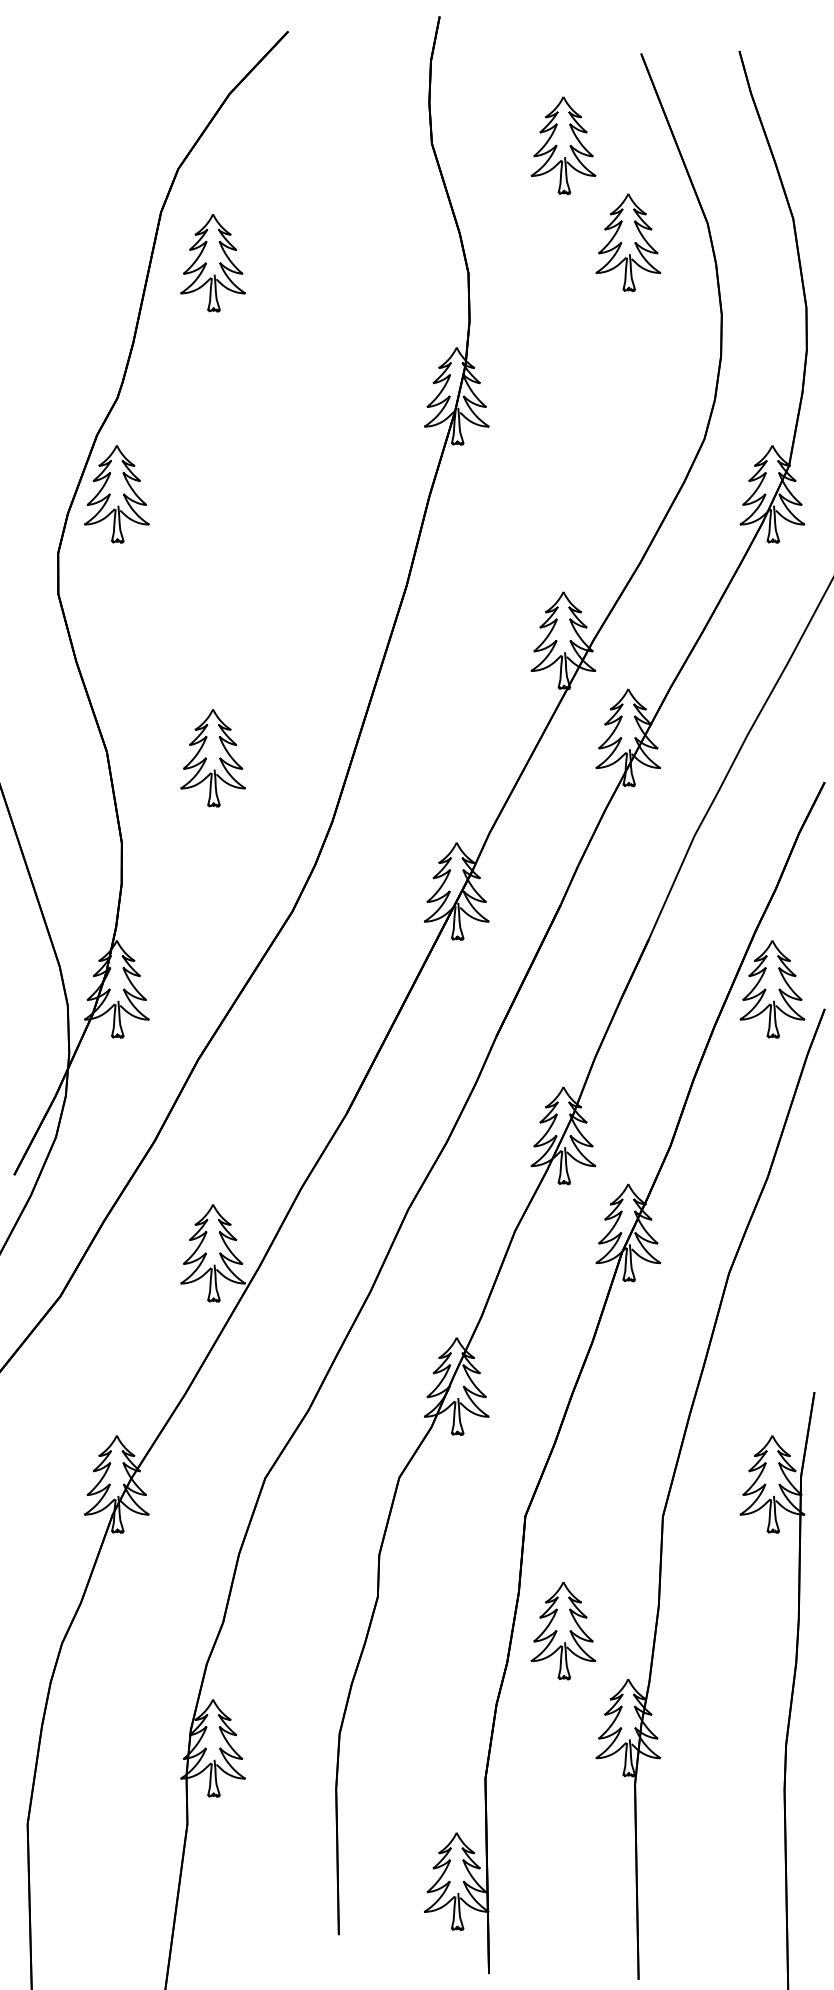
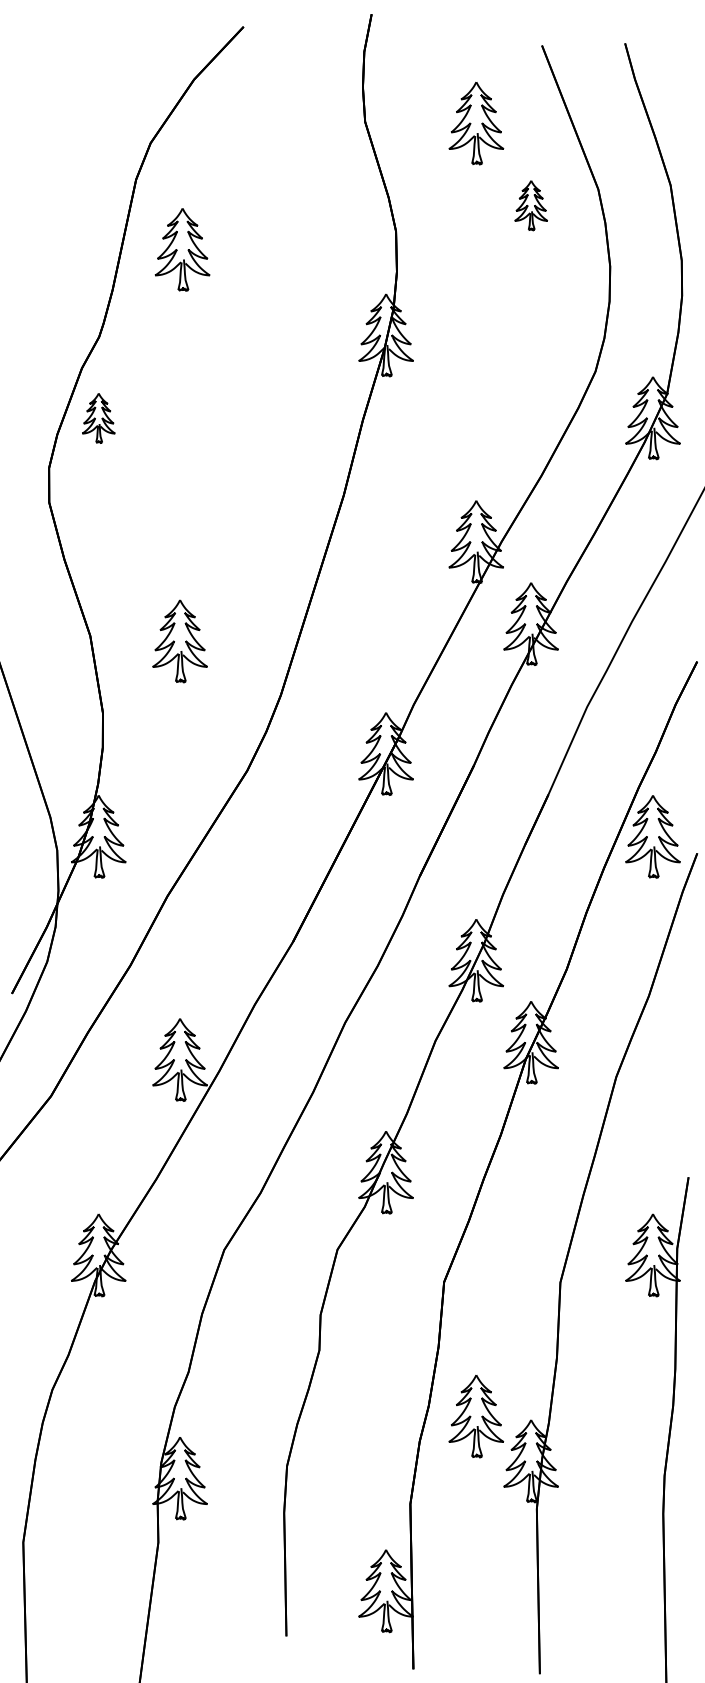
part: (628, 242) -> (531, 205), size x0.6
part: (212, 263) -> (182, 250), moved
part: (116, 494) -> (98, 418), size x0.6
part: (563, 1631) -> (476, 1416), moved

